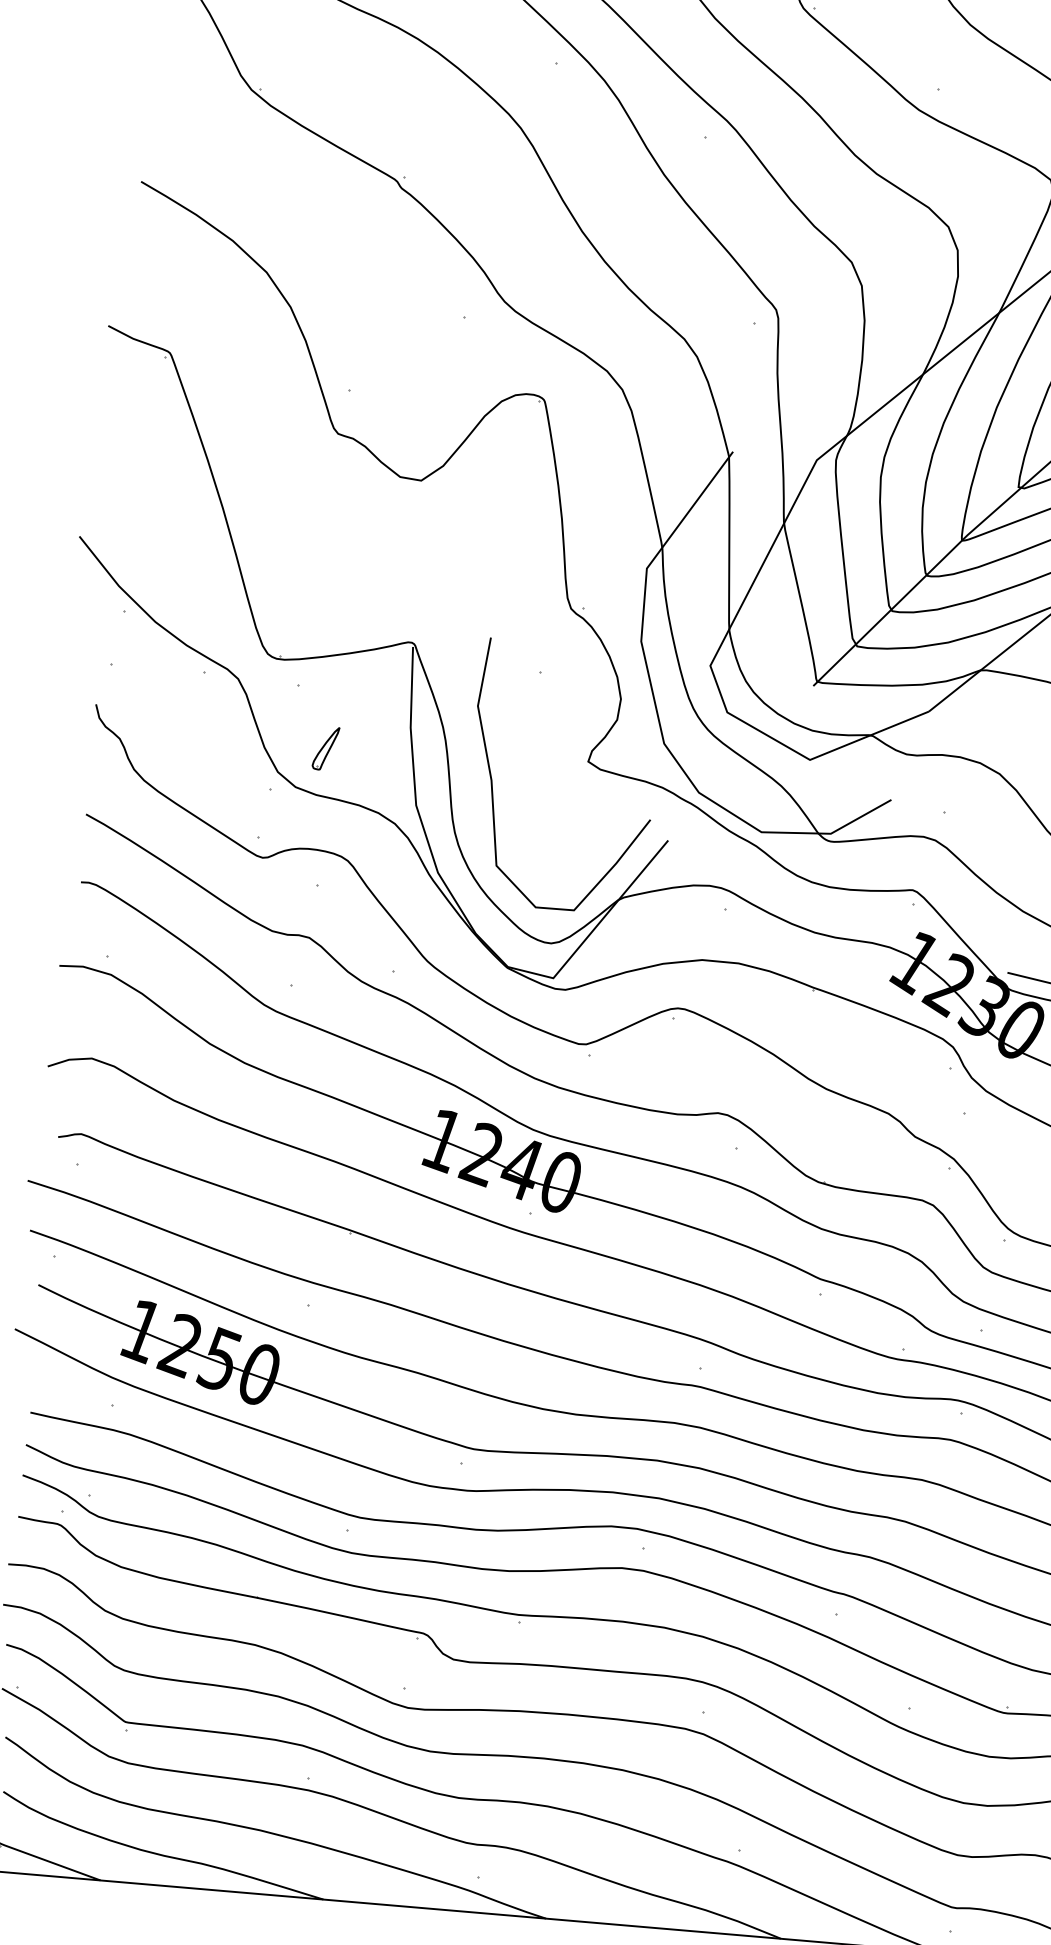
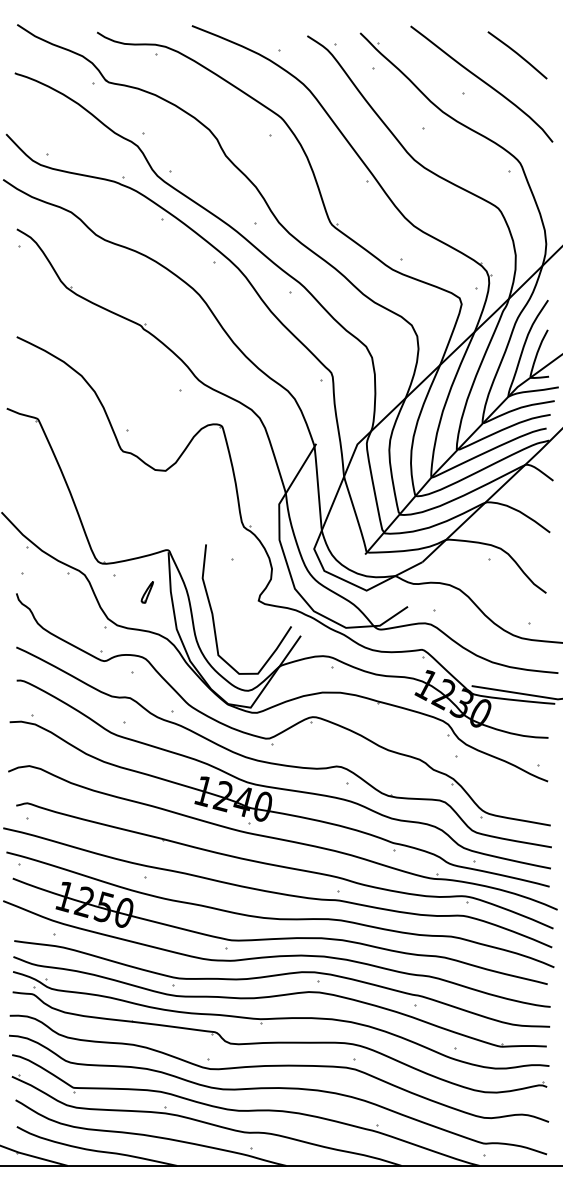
part: (324, 748) -> (146, 592), moved

